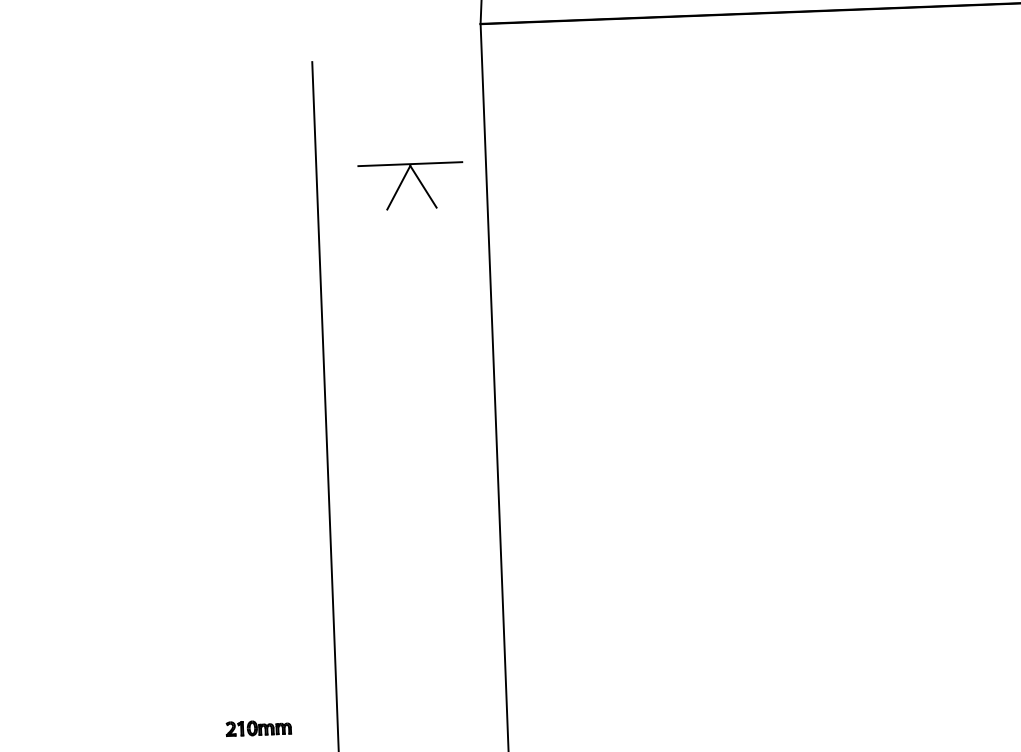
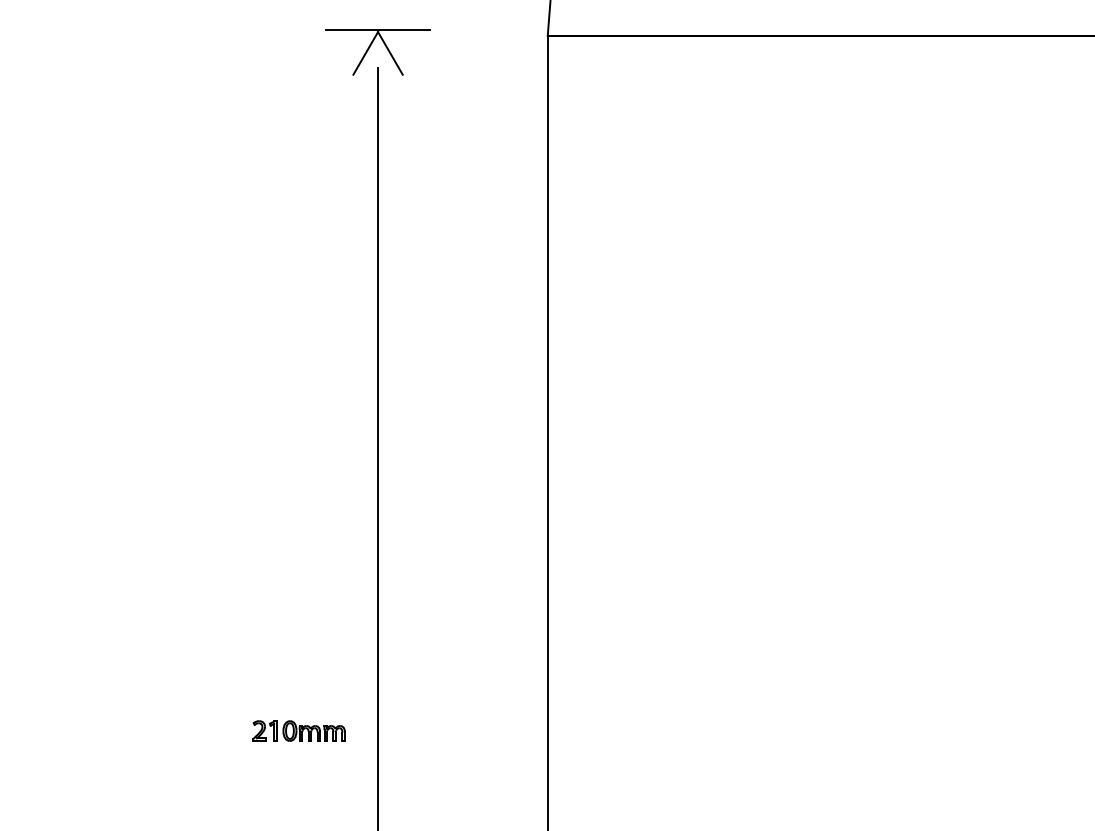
part: (402, 183) -> (369, 49), moved
part: (258, 727) -> (298, 730), size x1.43

